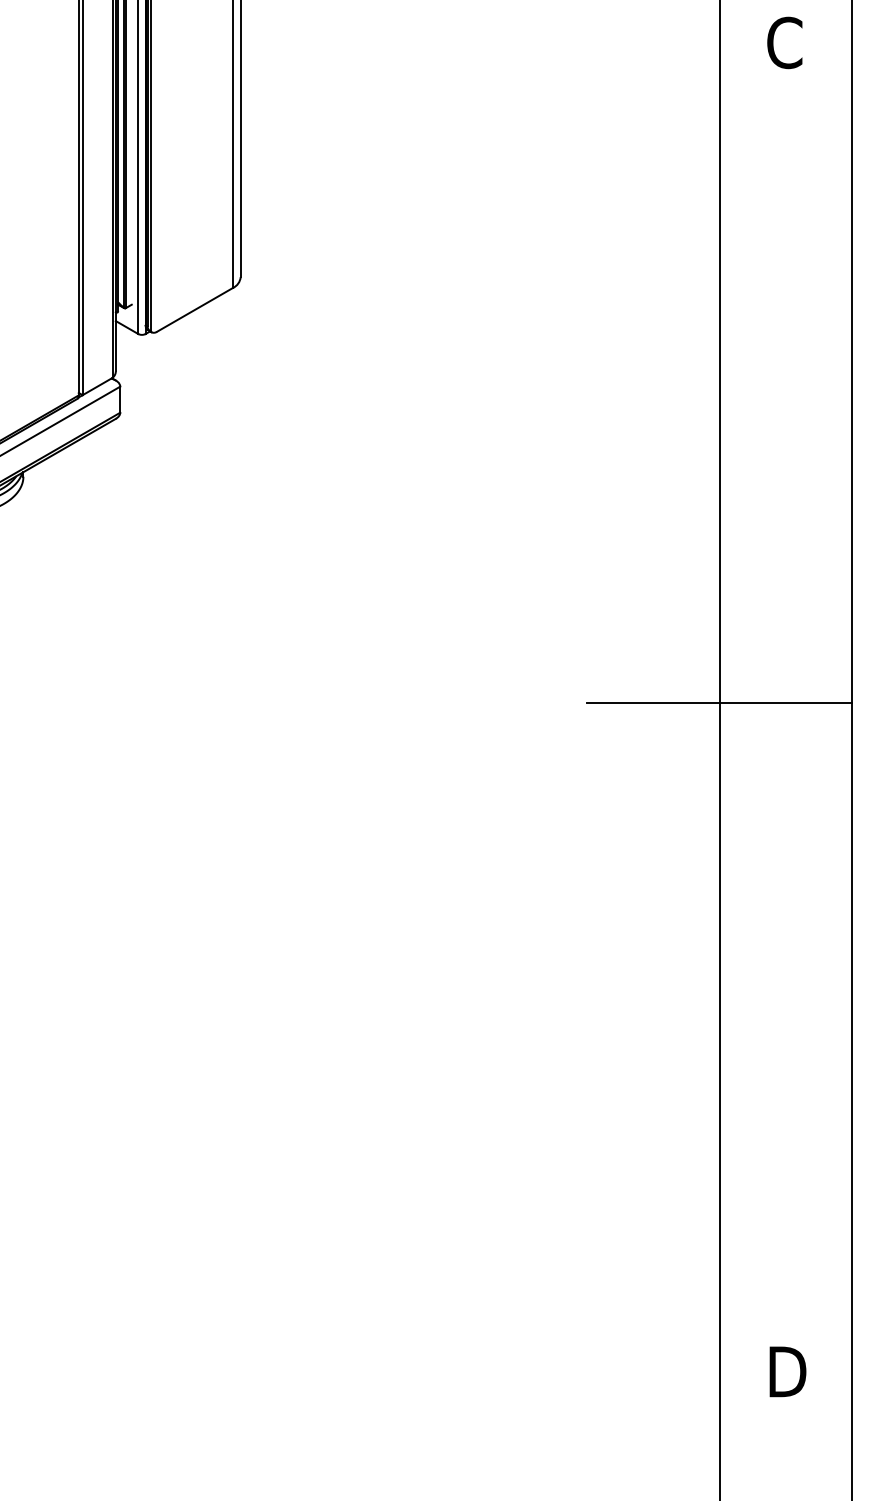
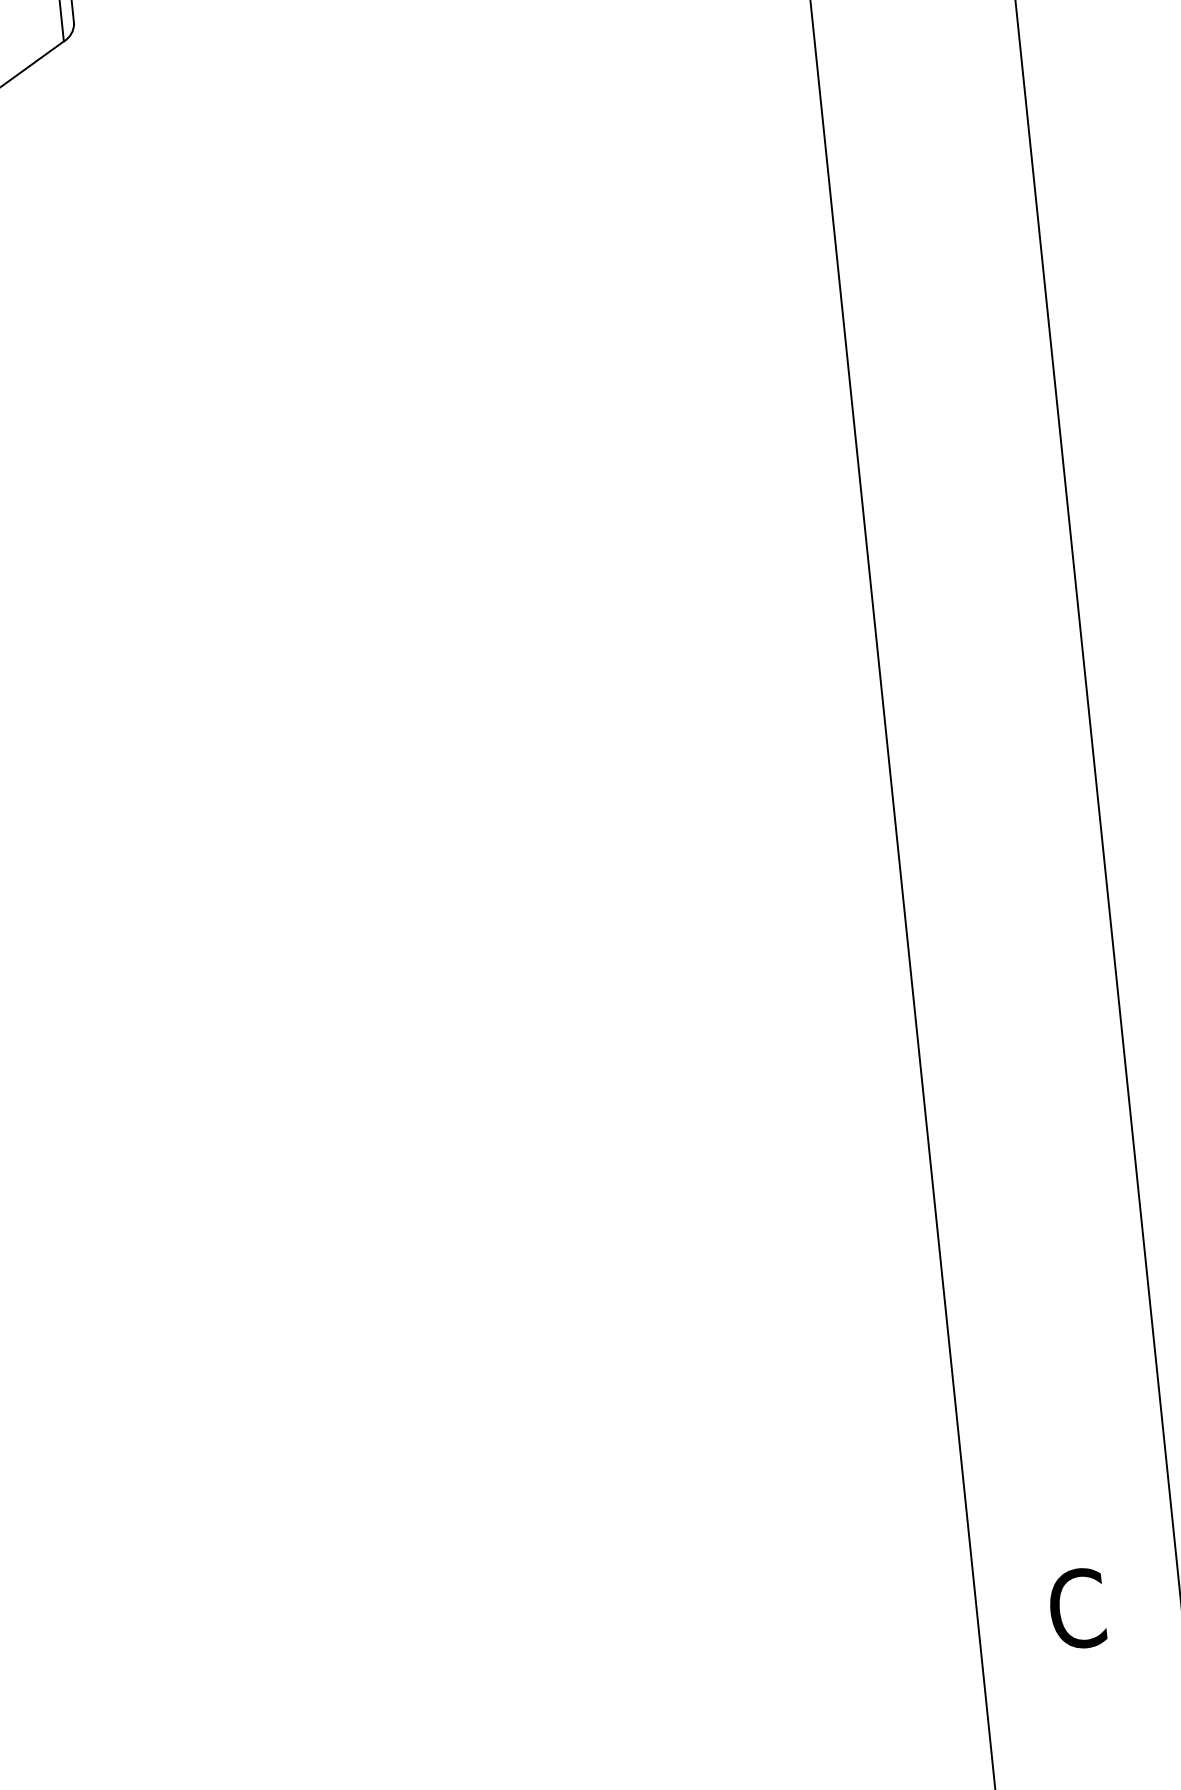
line: (719, 703) -> (872, 598), removed
text: (786, 1371) -> (1079, 1607), D -> C

